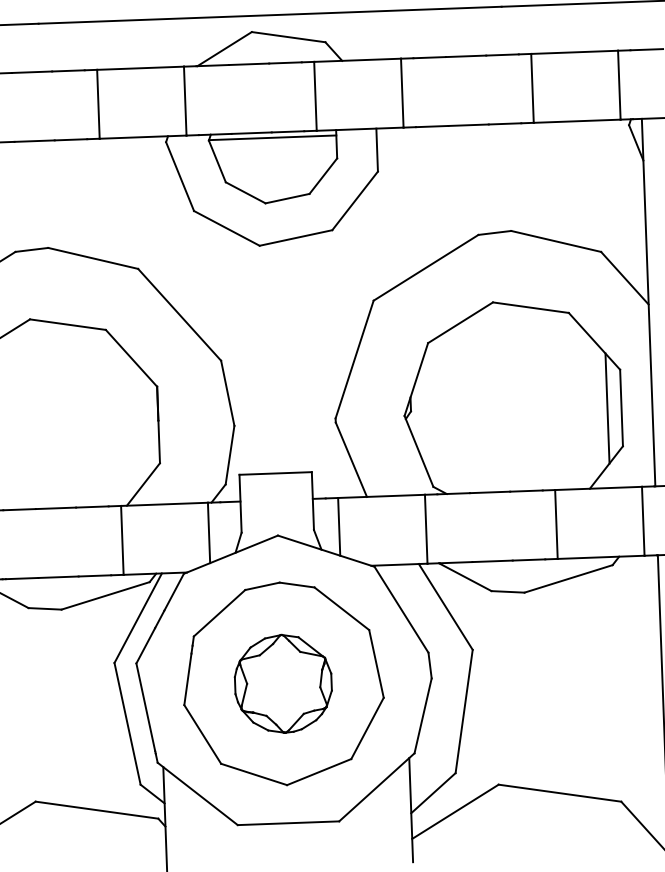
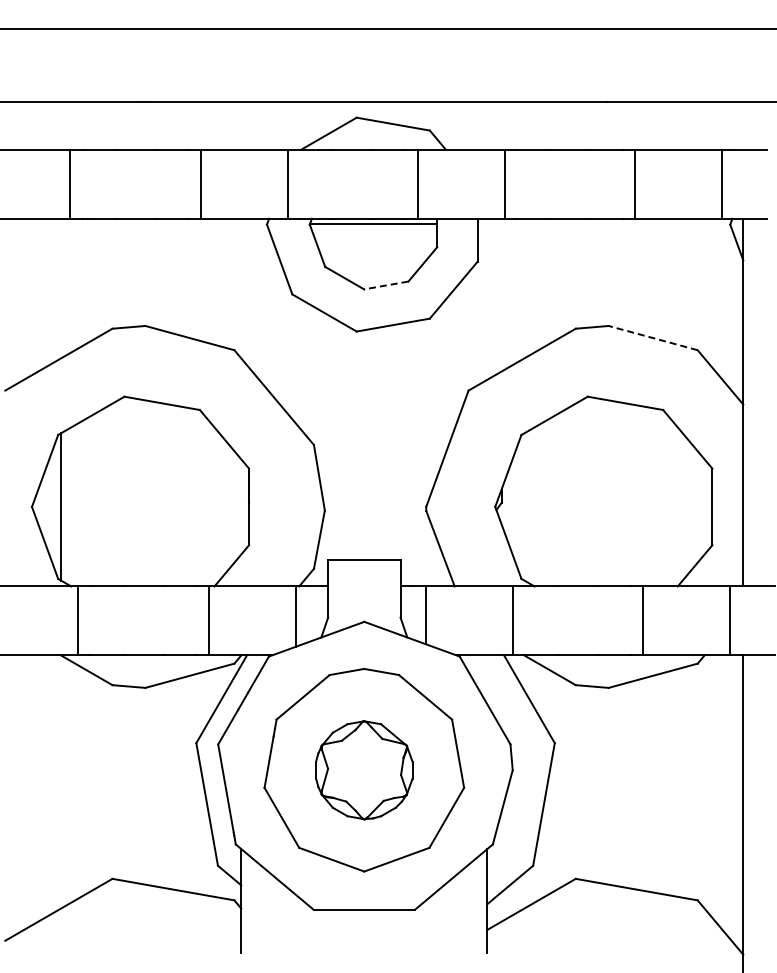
line: (286, 198) -> (385, 285), solid -> dashed
line: (555, 240) -> (652, 337), solid -> dashed
line: (607, 408) -> (698, 506), removed

